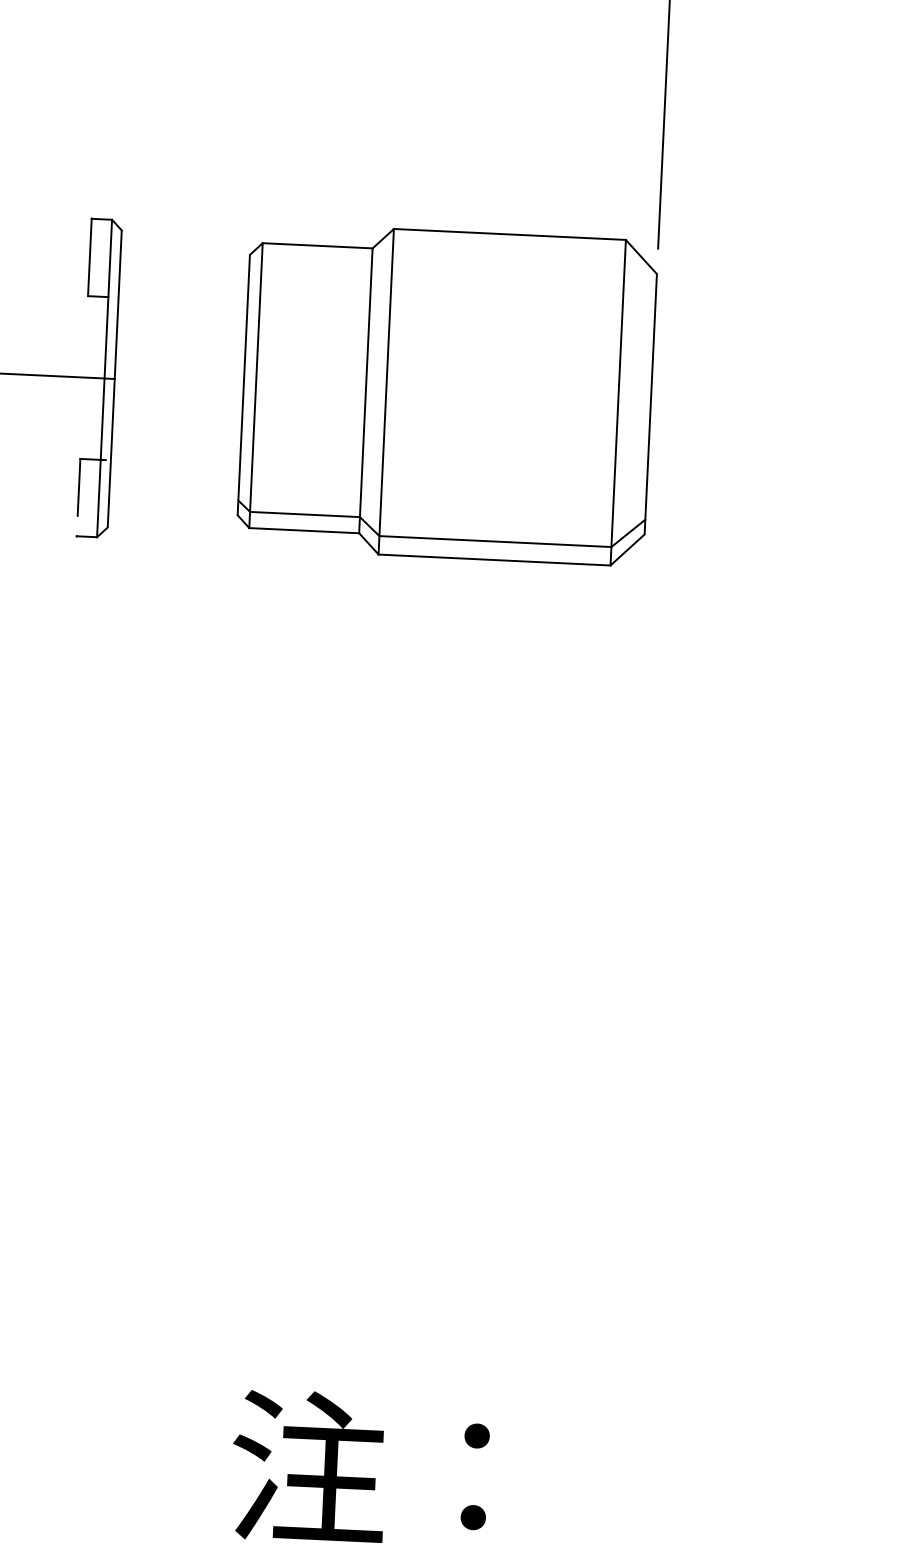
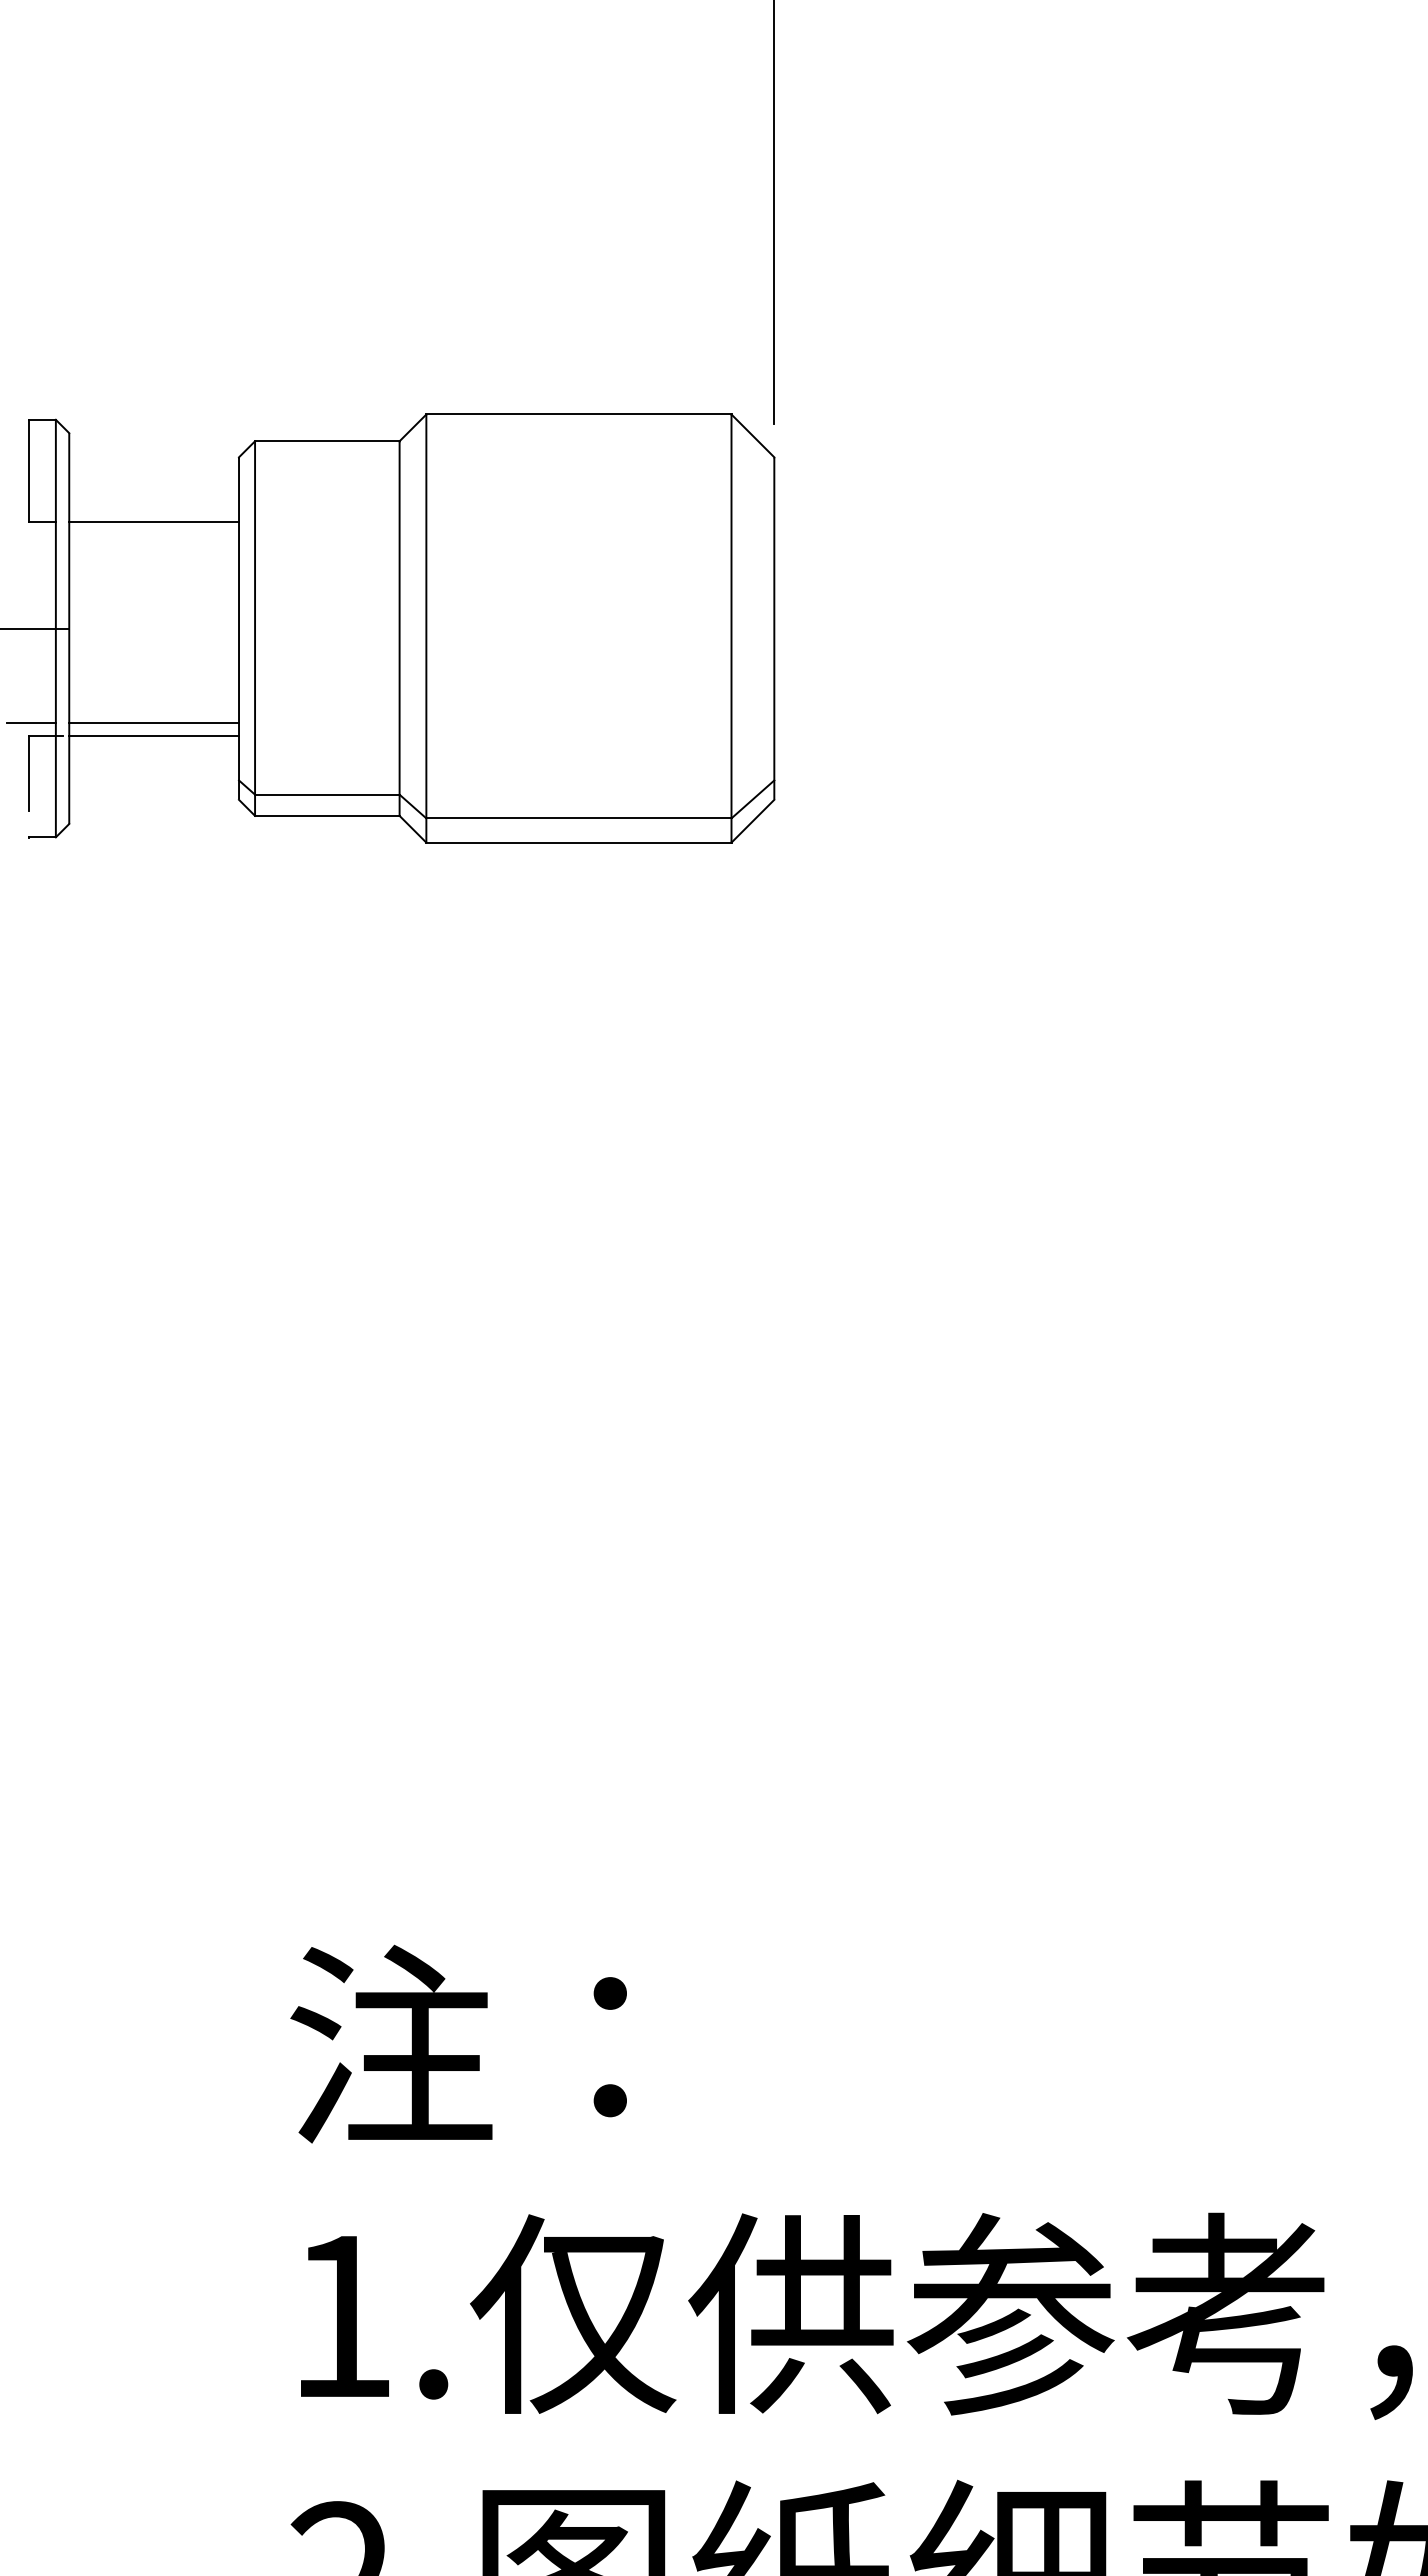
line: (183, 300) -> (154, 521), added
line: (82, 449) -> (31, 723), added
line: (176, 454) -> (154, 723), added
line: (175, 463) -> (154, 735), added

